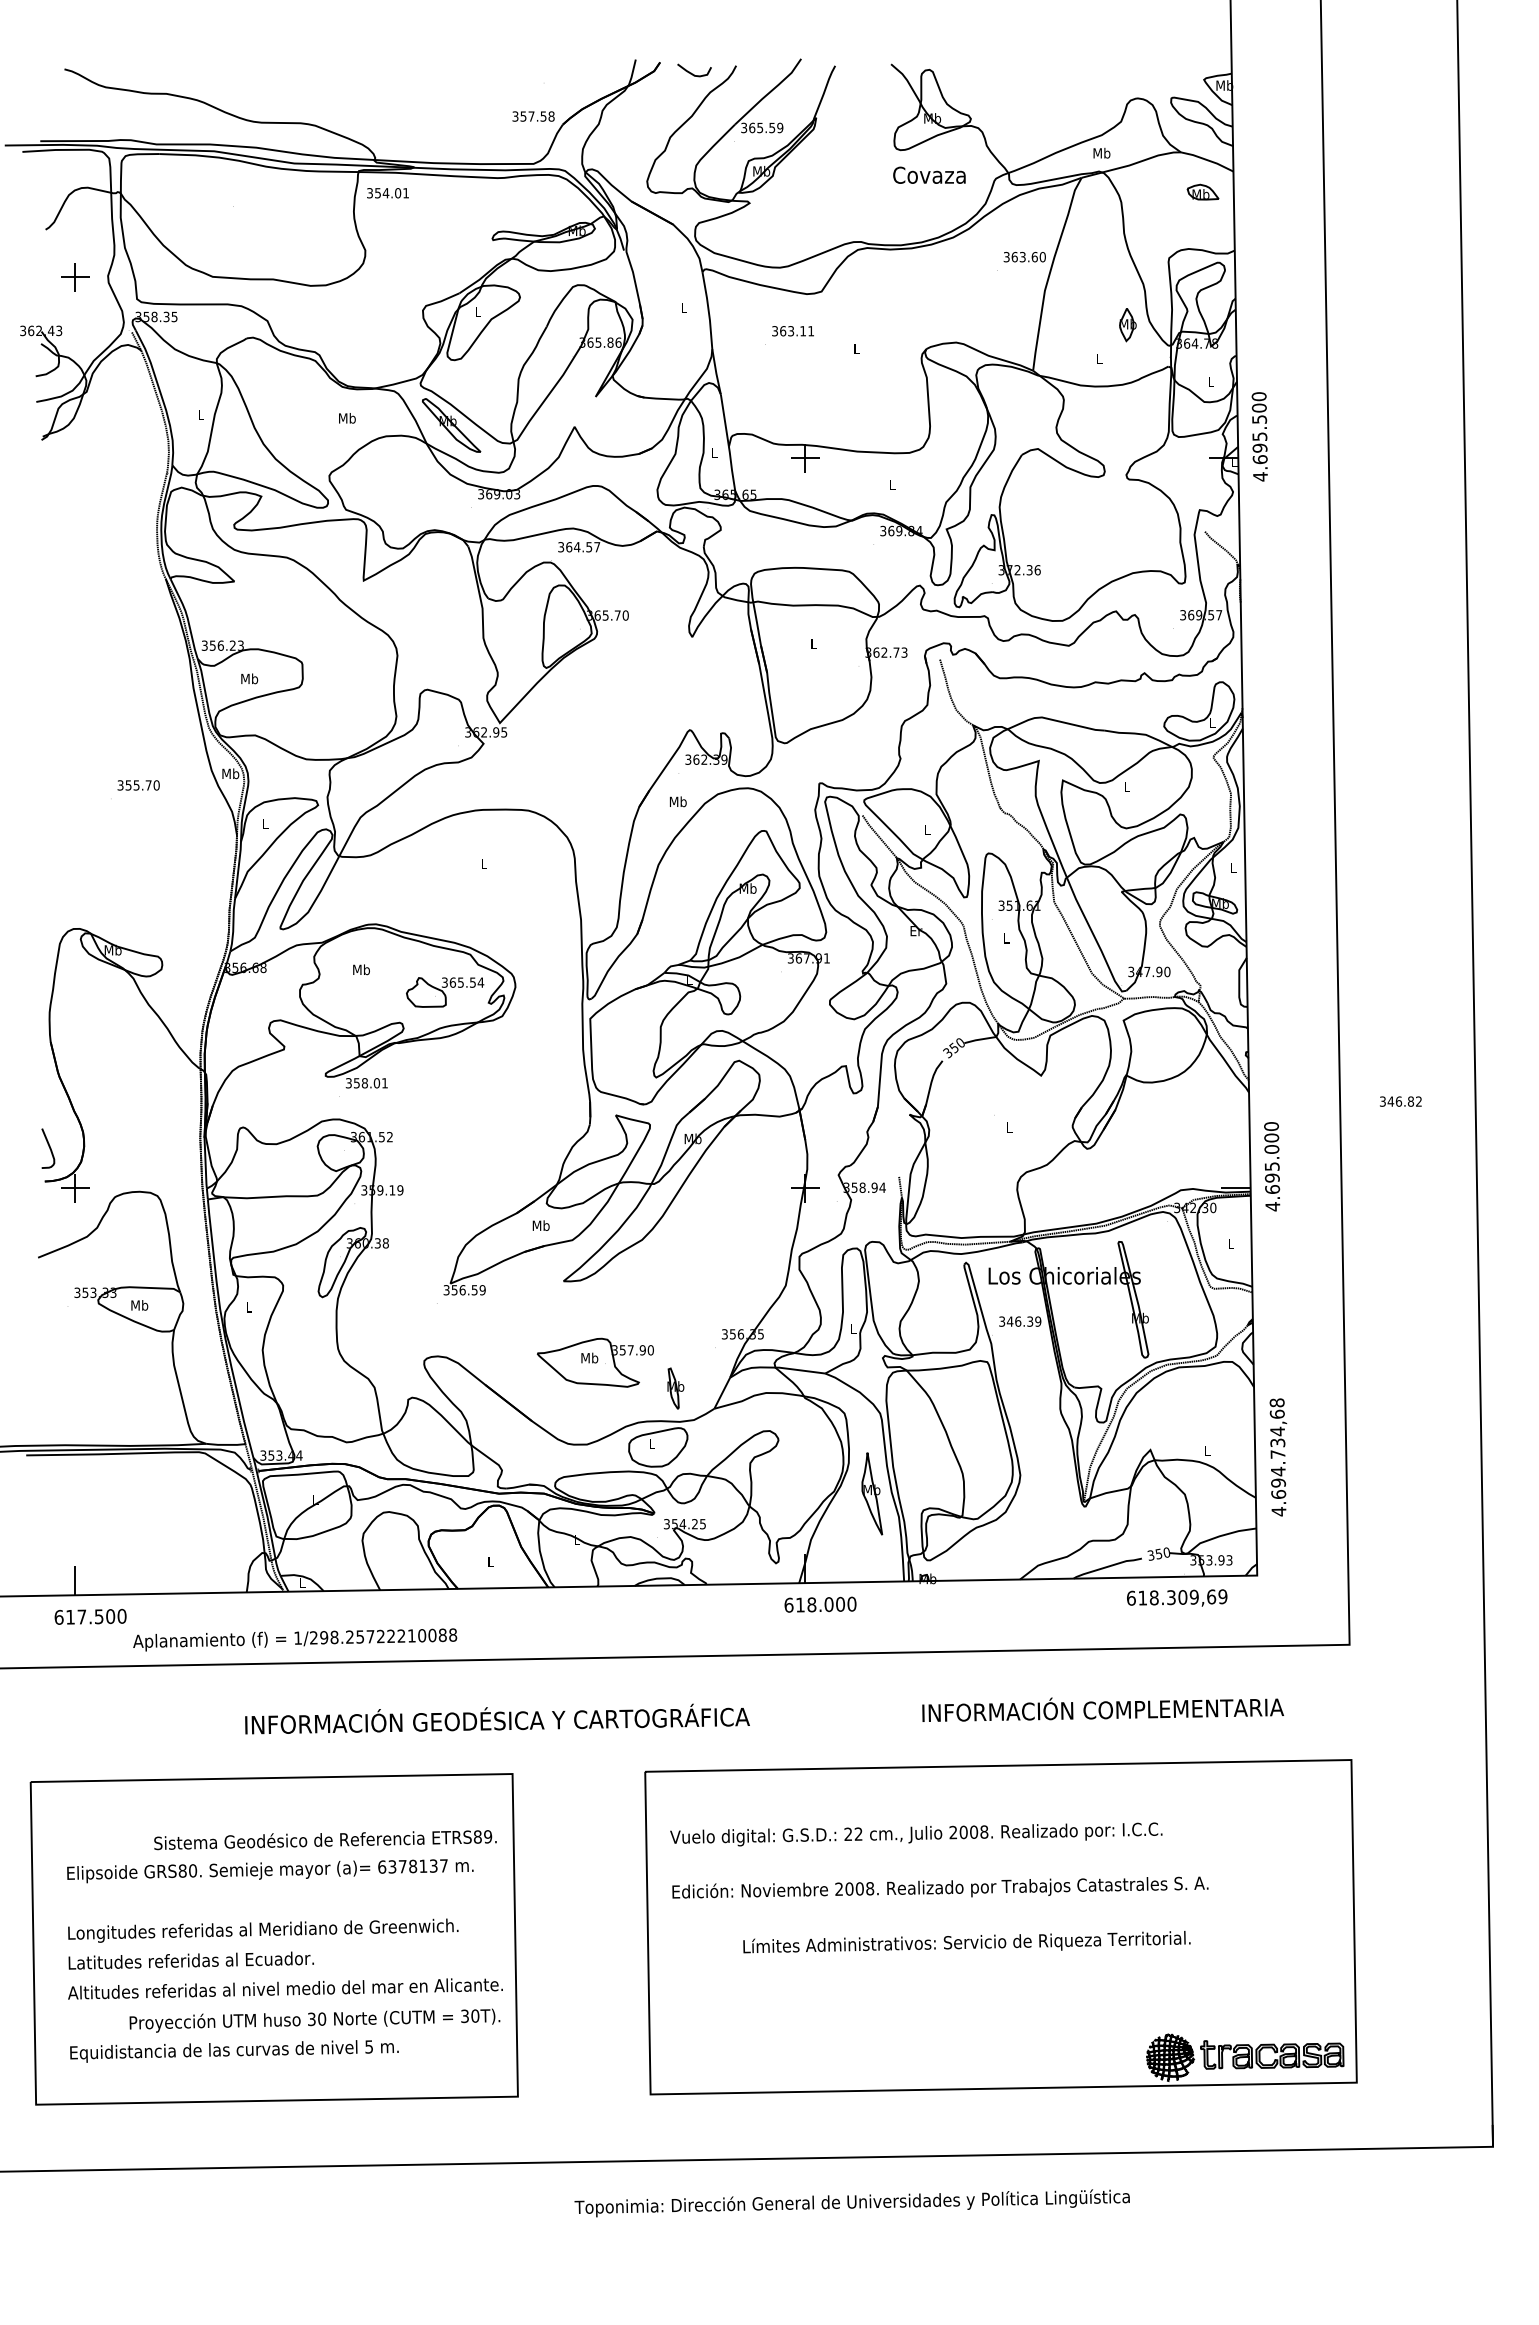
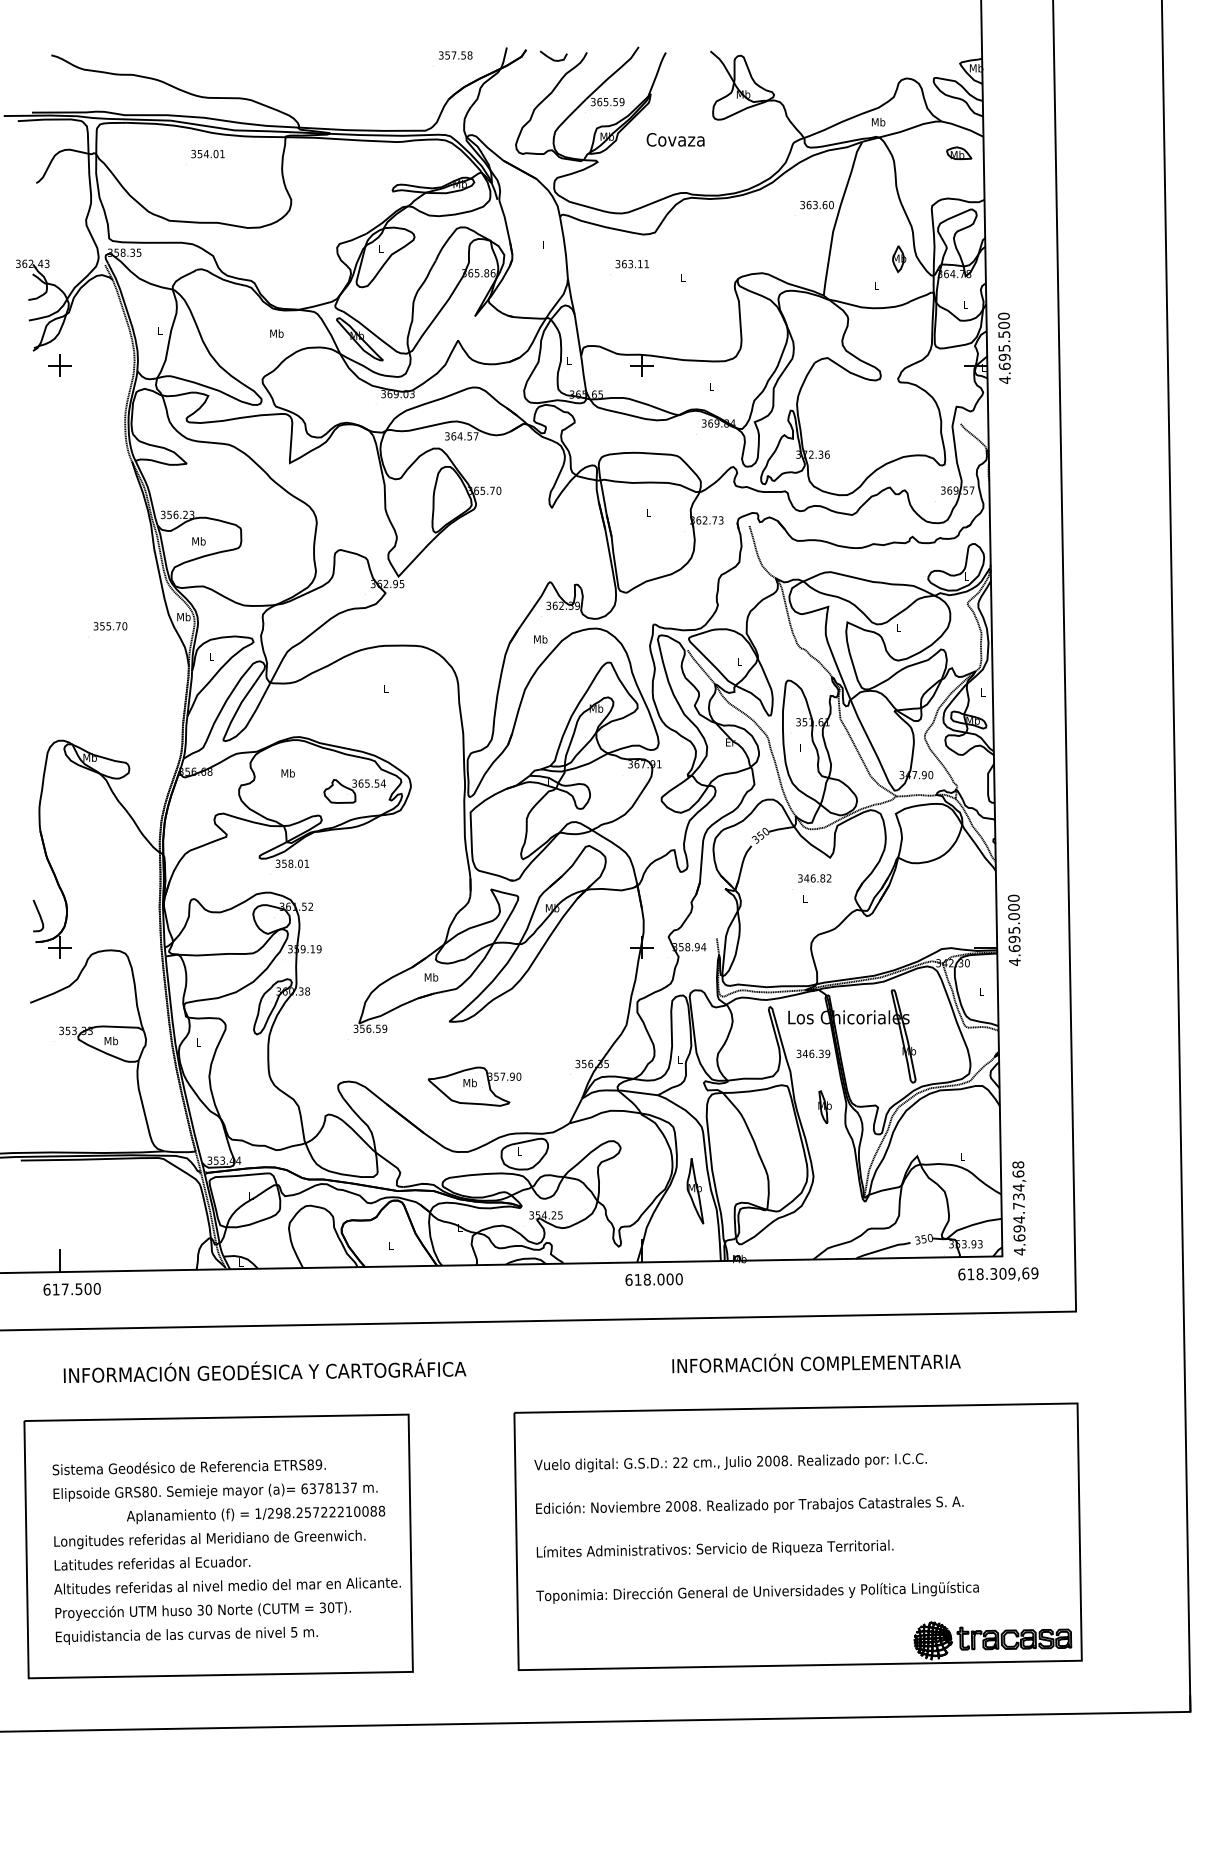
text: (533, 116) -> (455, 55), moved
text: (929, 174) -> (675, 139), moved
text: (387, 193) -> (207, 154), moved
part: (75, 277) -> (60, 365), moved
text: (1400, 1101) -> (814, 878), moved
part: (675, 1388) -> (824, 1107), moved
text: (1278, 1457) -> (1019, 1208), moved
text: (1177, 1597) -> (998, 1273), moved
text: (295, 1639) -> (256, 1514), moved
text: (1102, 1709) -> (816, 1363), moved
text: (497, 1718) -> (265, 1370), moved
text: (325, 1840) -> (189, 1467), moved
text: (966, 1942) -> (714, 1548), moved
text: (314, 2020) -> (202, 1611), moved
text: (851, 2203) -> (757, 1592), moved

